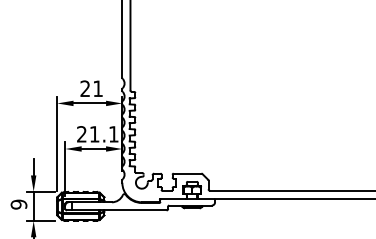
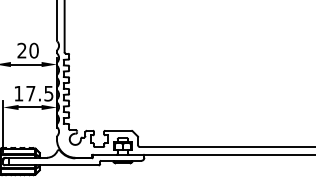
text: (98, 88) -> (34, 50), 21 -> 20
text: (97, 134) -> (33, 93), 21.1 -> 17.5

